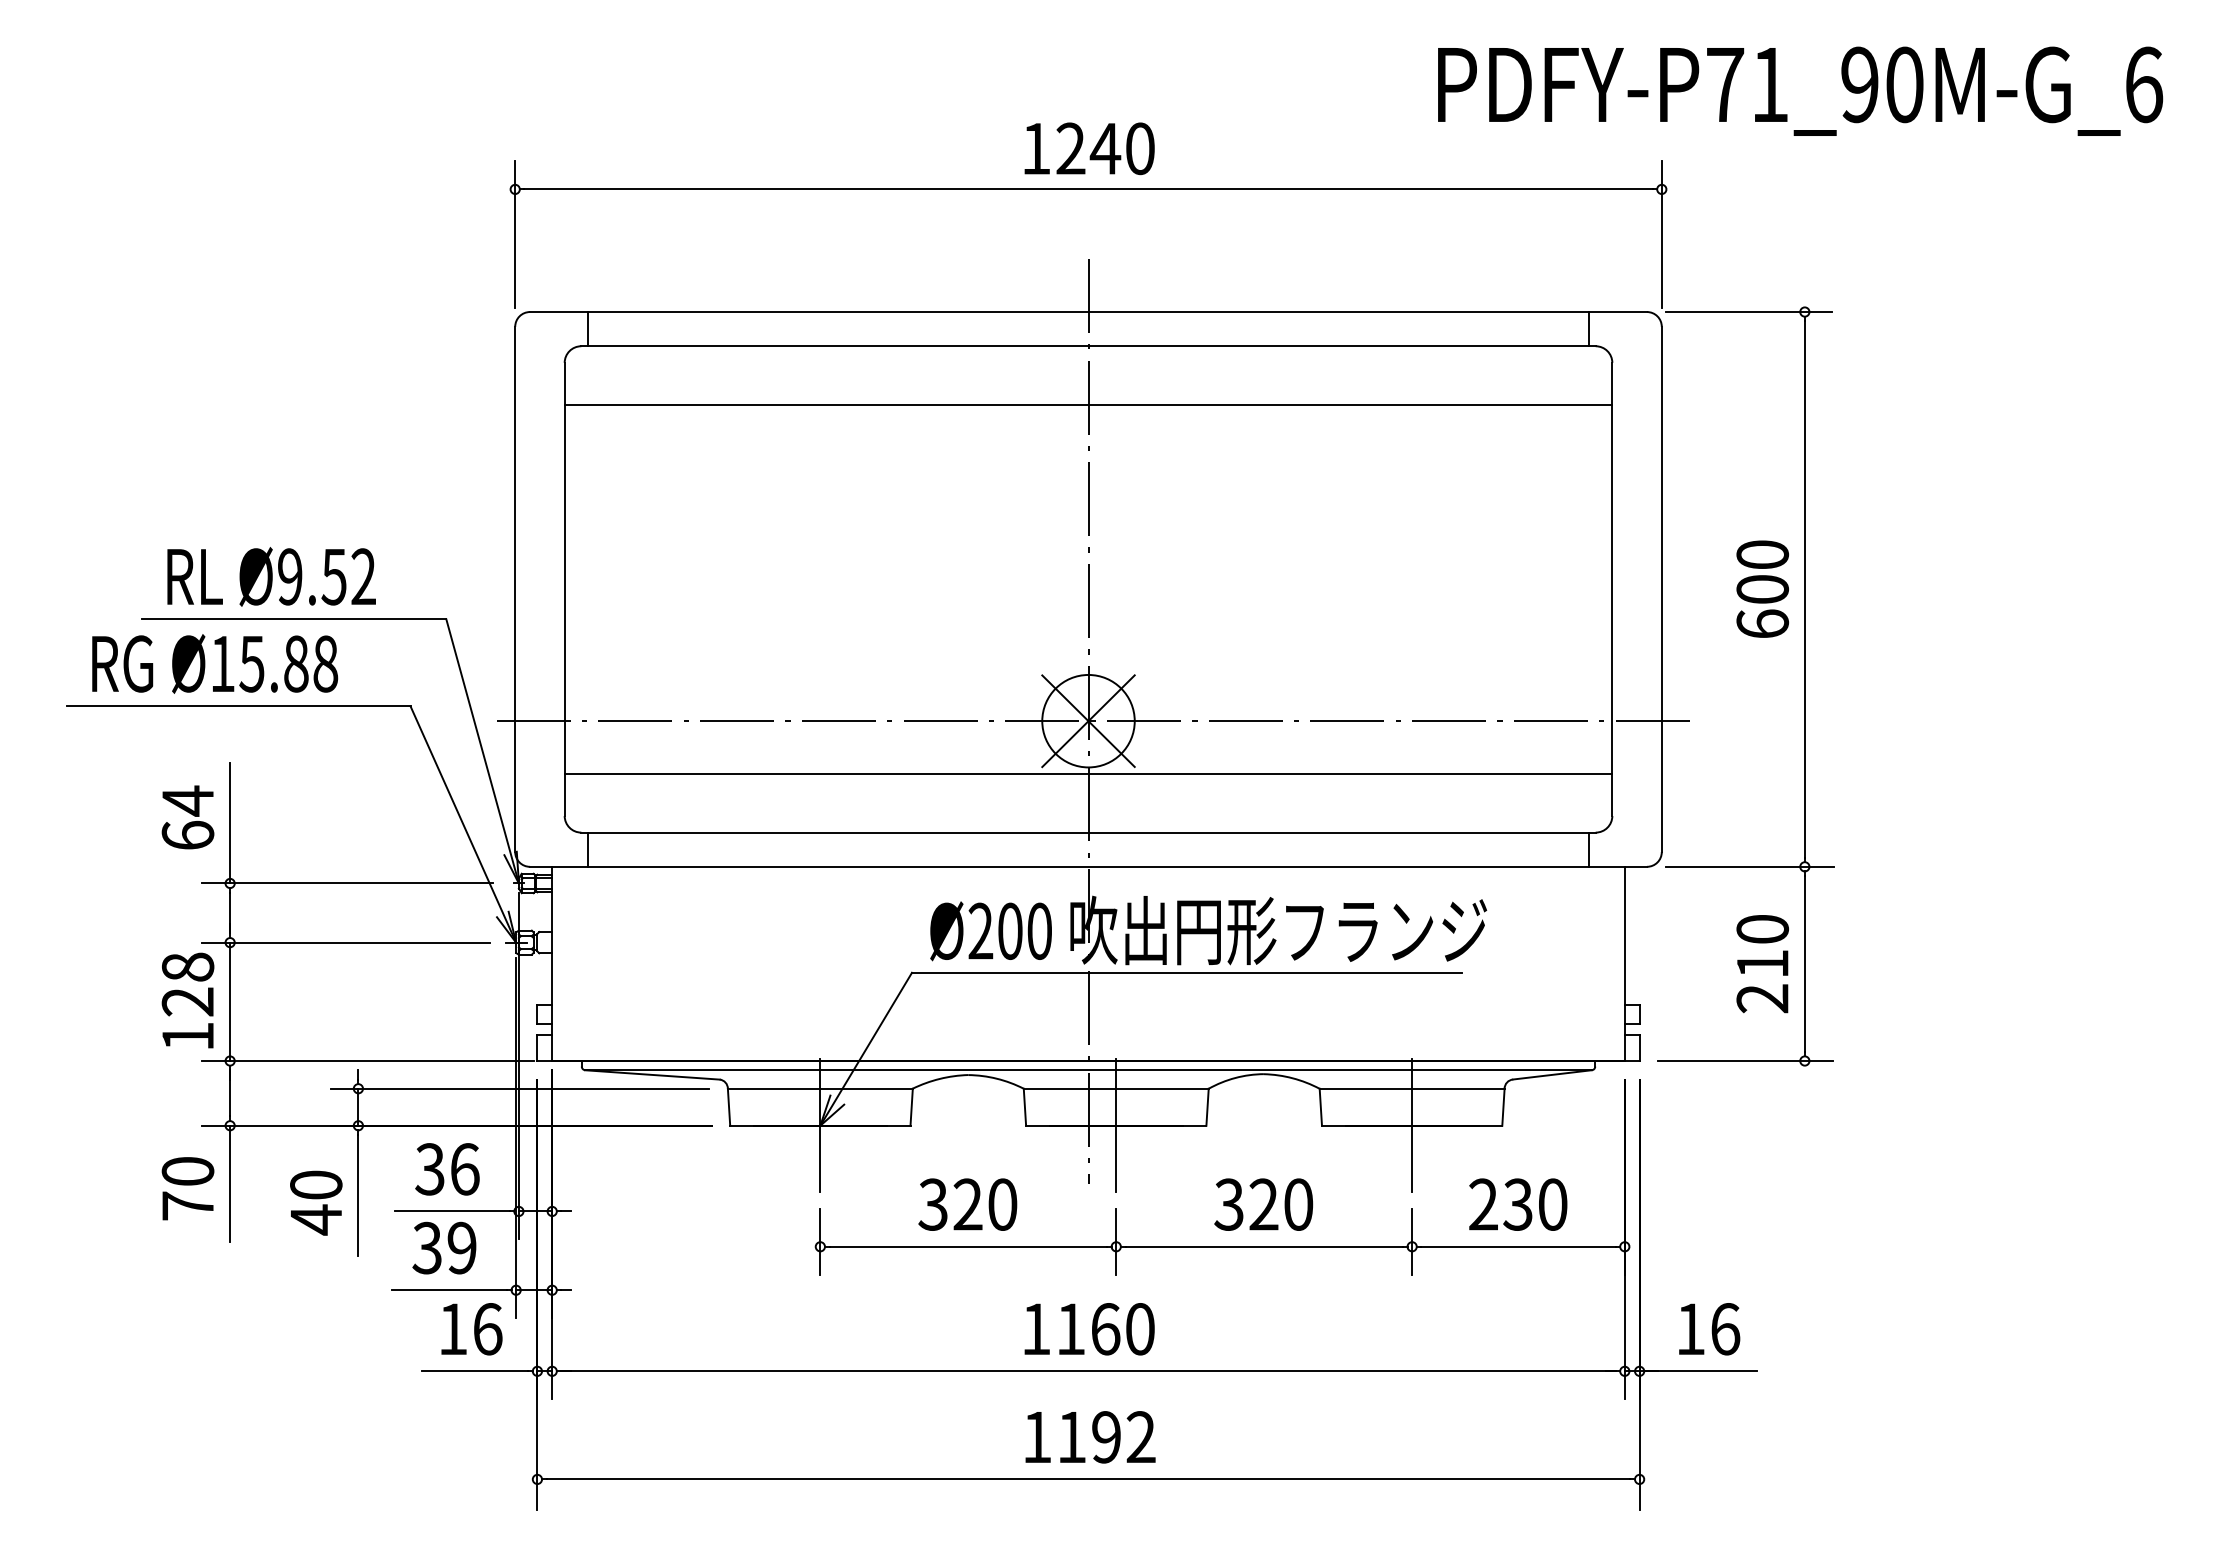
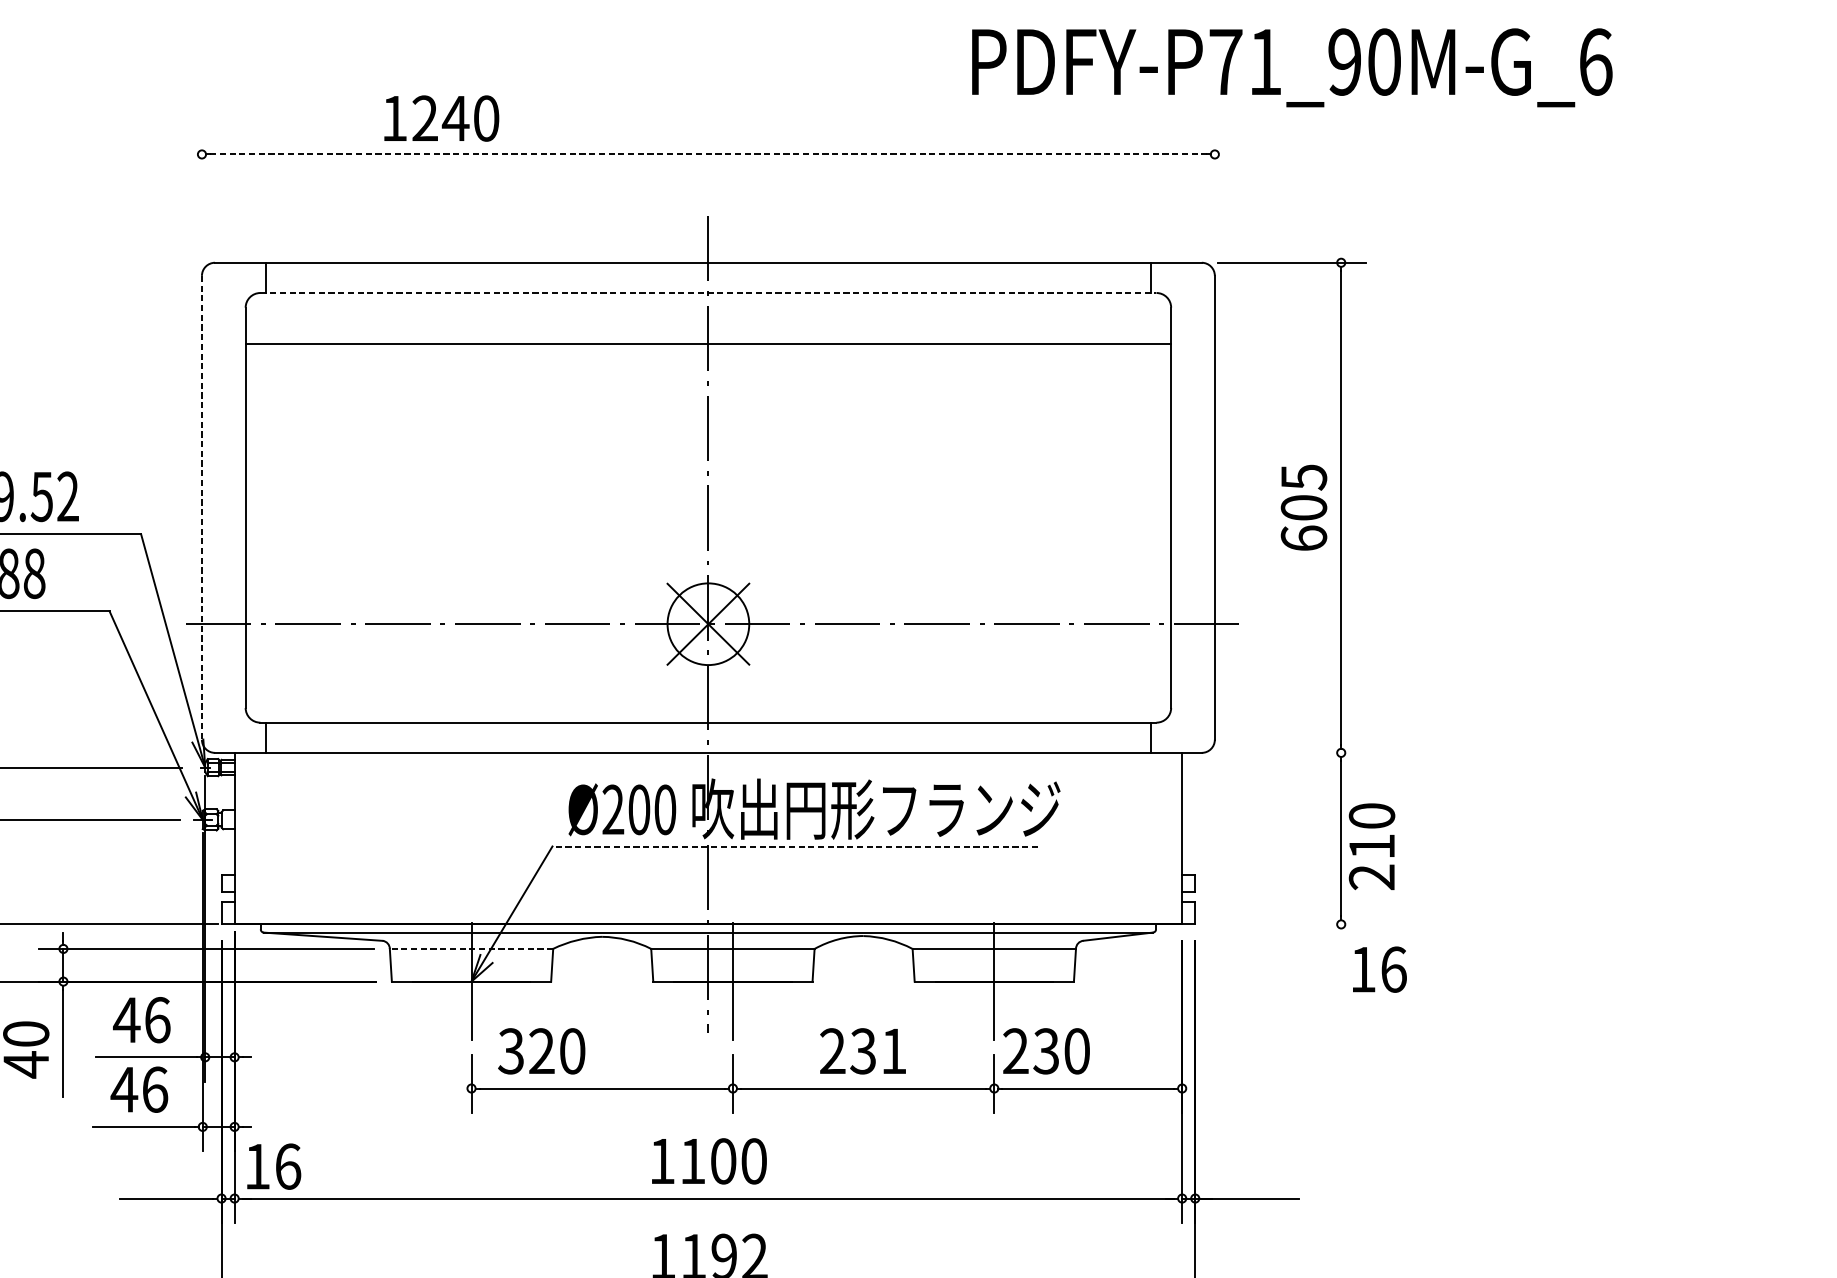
text: (1800, 90) -> (1292, 67), moved
text: (1089, 148) -> (441, 118), moved
line: (1089, 189) -> (709, 154), solid -> dashed
line: (515, 234) -> (202, 194), removed
line: (1661, 234) -> (1214, 194), removed
line: (1089, 346) -> (709, 293), solid -> dashed
text: (1762, 555) -> (1303, 477), 600 -> 605
line: (515, 589) -> (202, 507), solid -> dashed
line: (1088, 774) -> (708, 671), removed
line: (1749, 866) -> (1292, 752), removed
text: (1762, 964) -> (1371, 847), moved
line: (1186, 972) -> (794, 846), solid -> dashed
line: (1745, 1061) -> (1288, 924), removed
line: (819, 1088) -> (470, 948), solid -> dashed
text: (429, 1169) -> (126, 1020), 36 -> 46
text: (967, 1204) -> (541, 1051), moved
text: (1263, 1204) -> (862, 1051), 320 -> 231
text: (1518, 1204) -> (1046, 1051), moved
text: (443, 1247) -> (138, 1089), 39 -> 46
text: (471, 1329) -> (273, 1166), moved
text: (1105, 1329) -> (723, 1161), 1160 -> 1100
text: (1709, 1329) -> (1379, 969), moved

